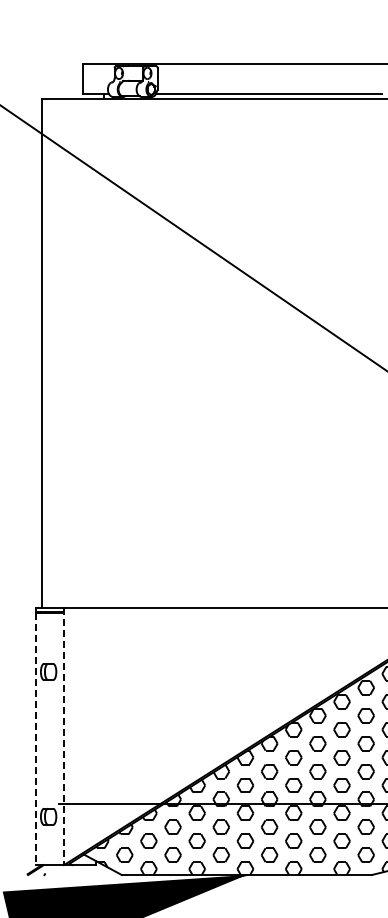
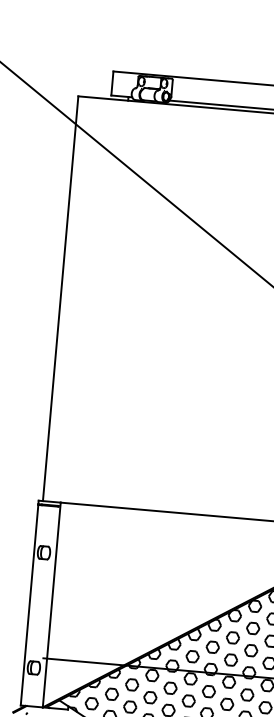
line: (64, 736) -> (52, 605), dashed -> solid
line: (36, 739) -> (29, 605), dashed -> solid

